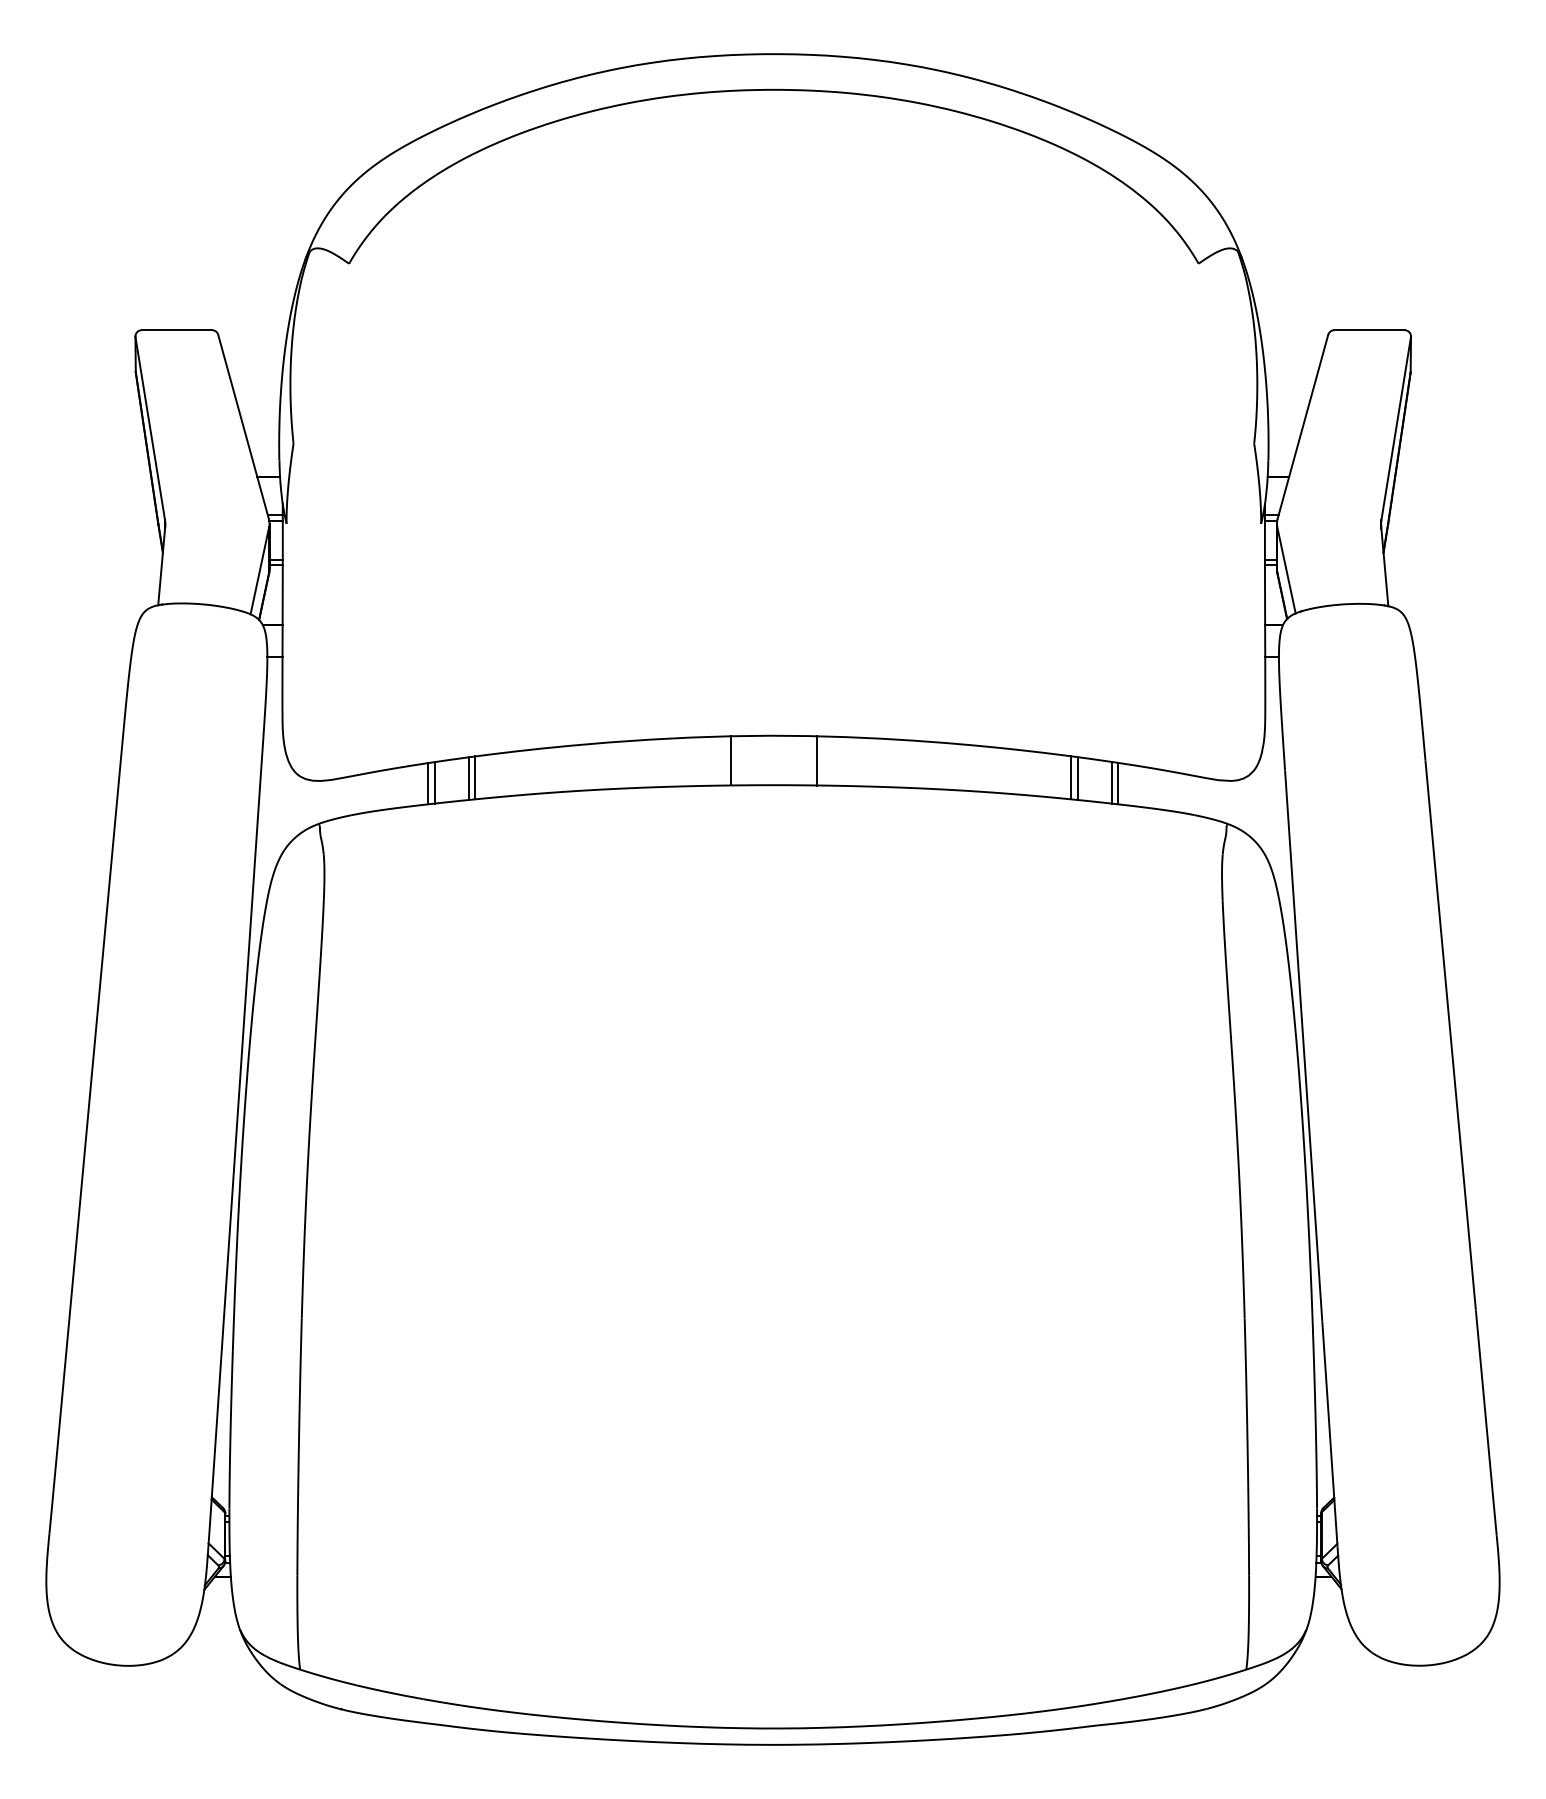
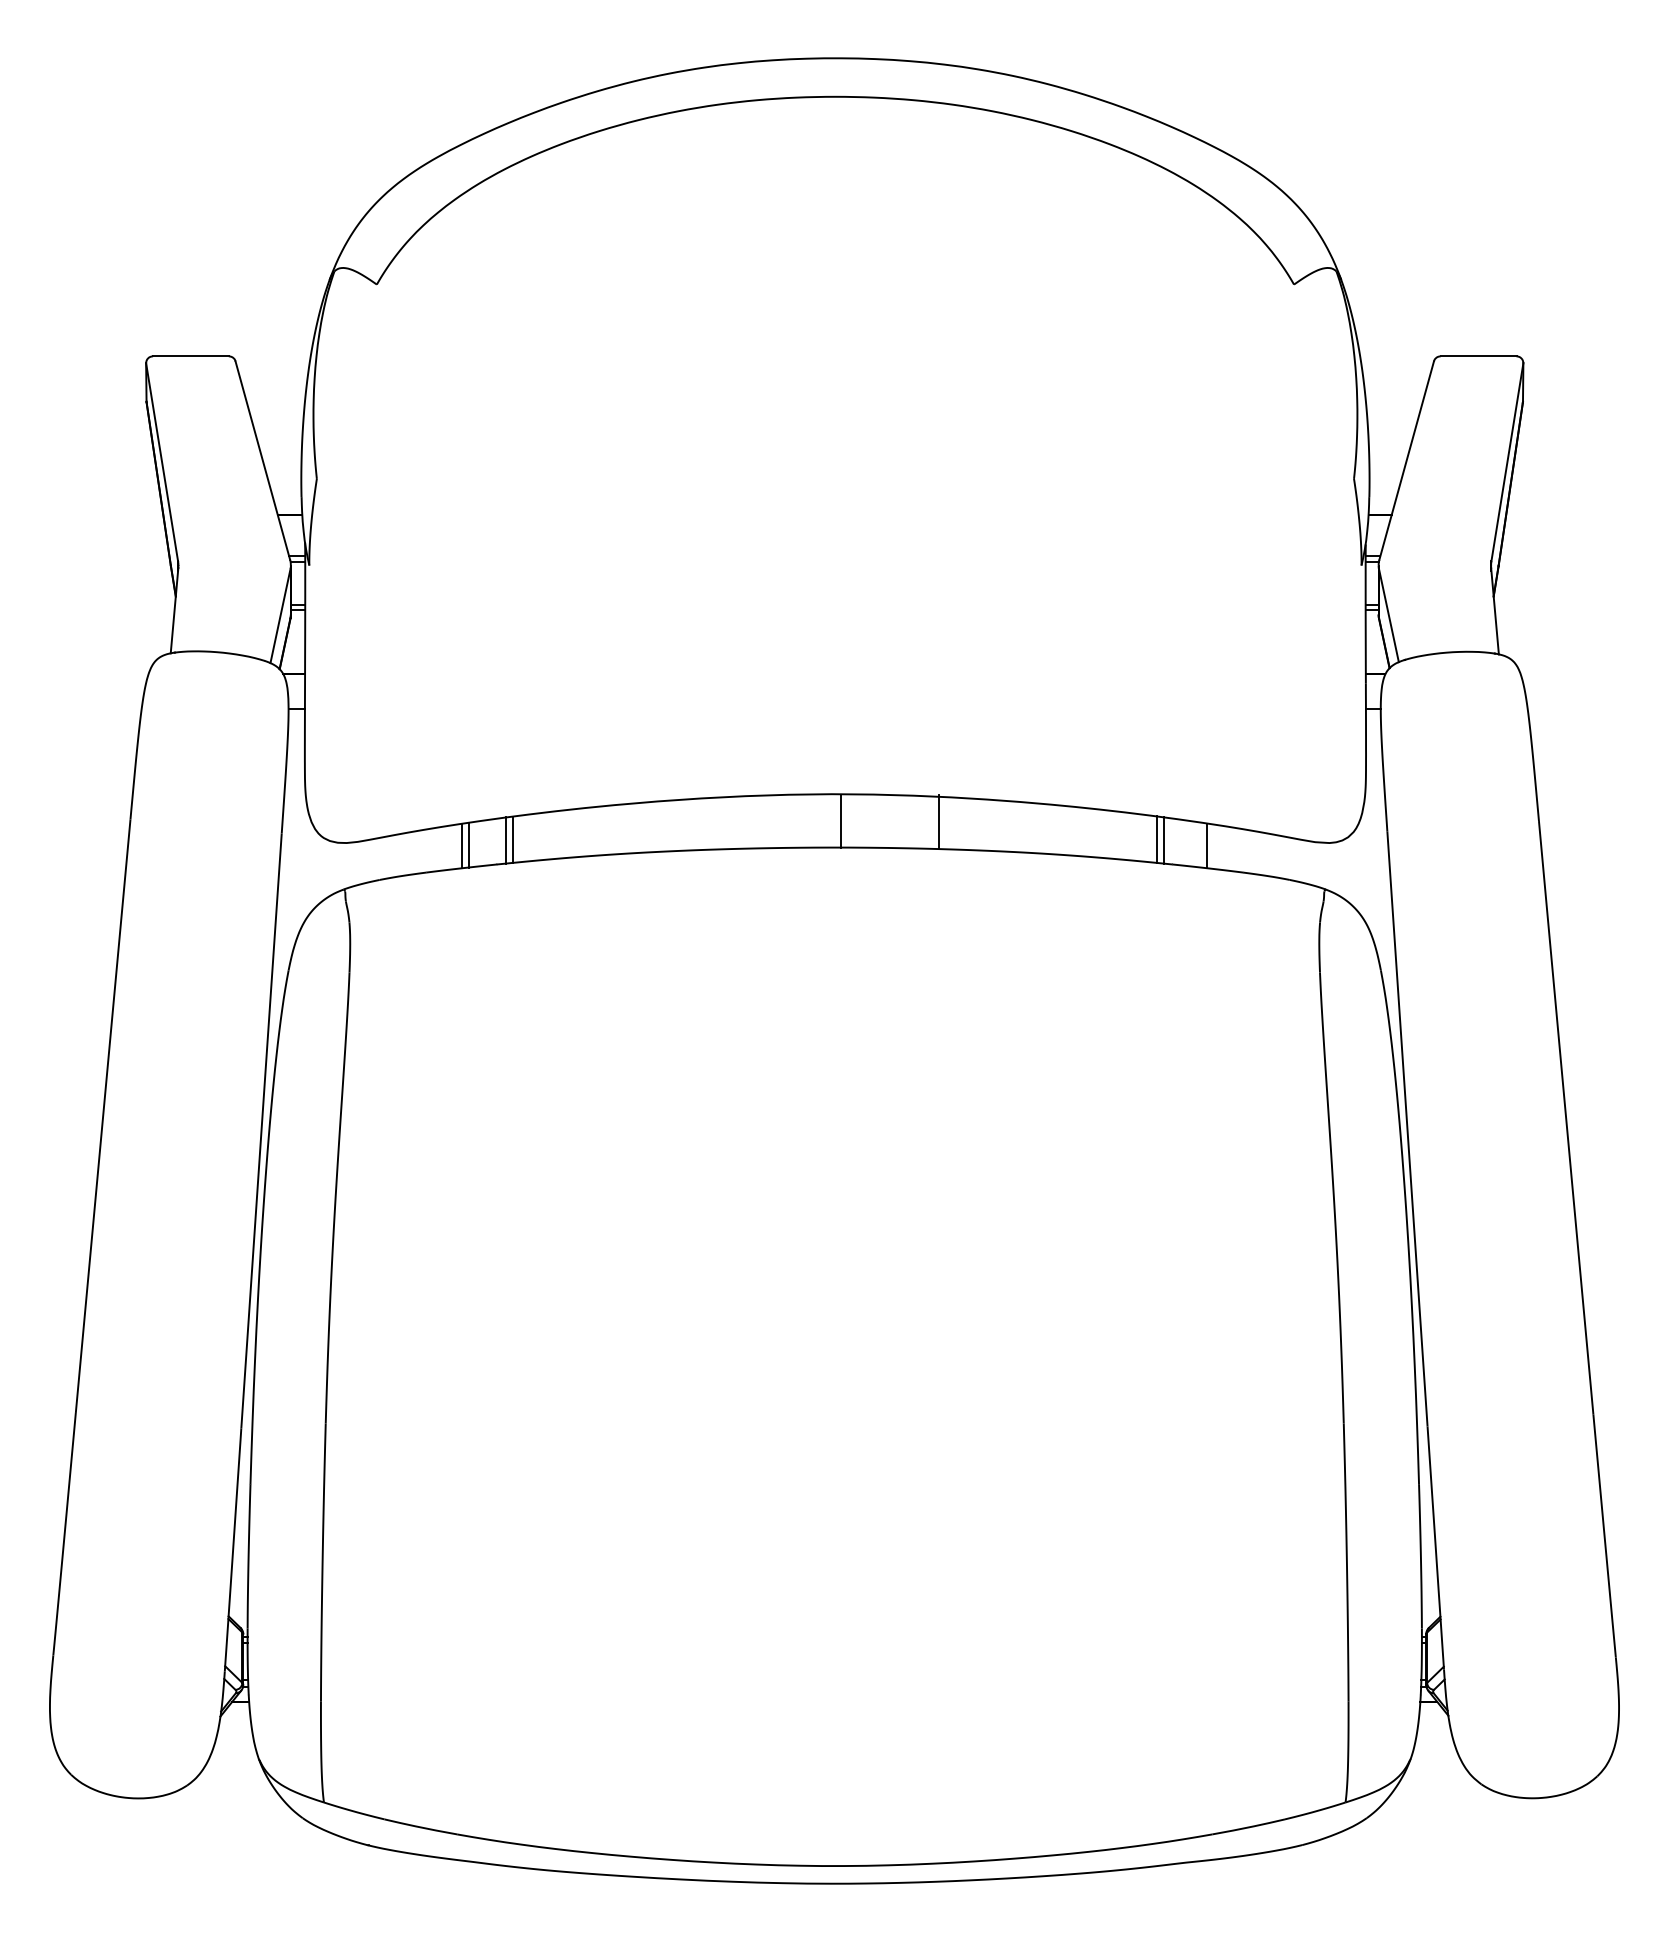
line: (731, 760) -> (841, 820), moved
line: (816, 760) -> (939, 820), moved
line: (1111, 782) -> (1200, 844), removed

